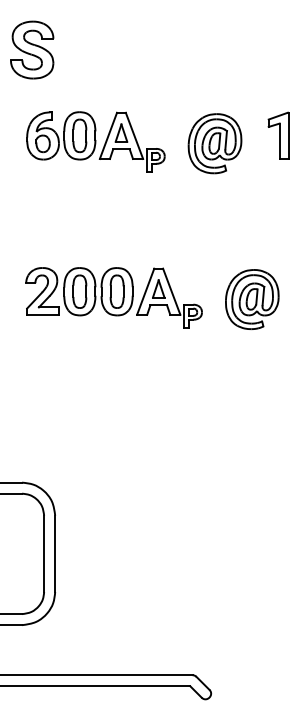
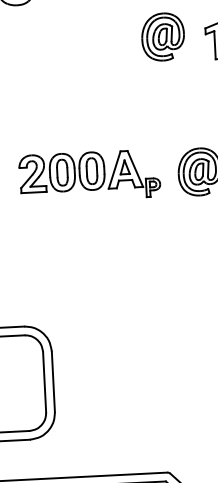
part: (95, 141) -> (68, 52), removed
part: (214, 143) -> (162, 36), moved

